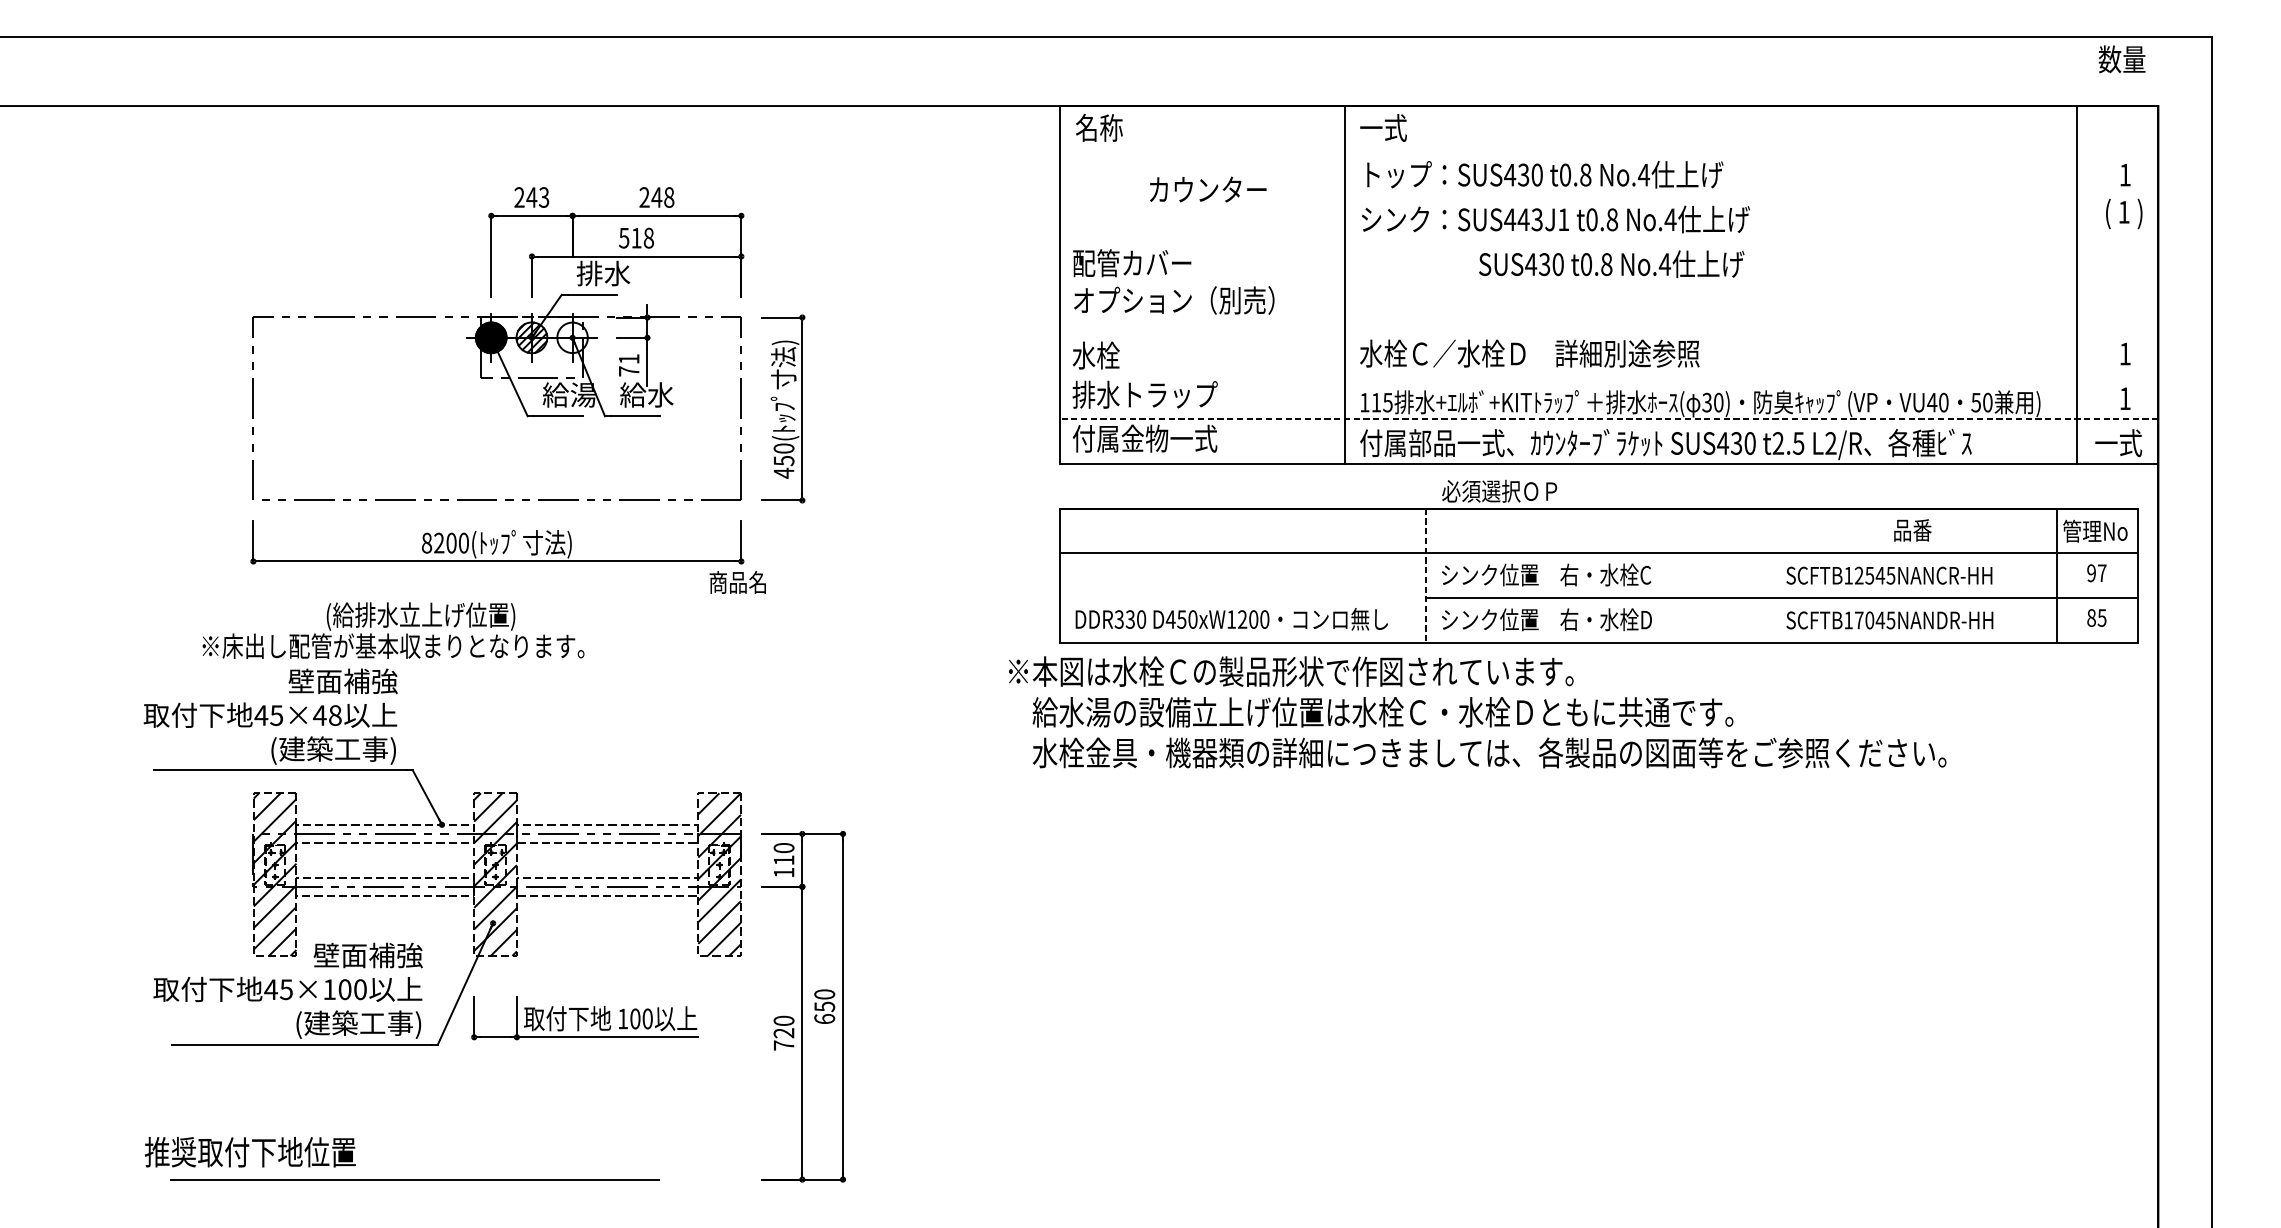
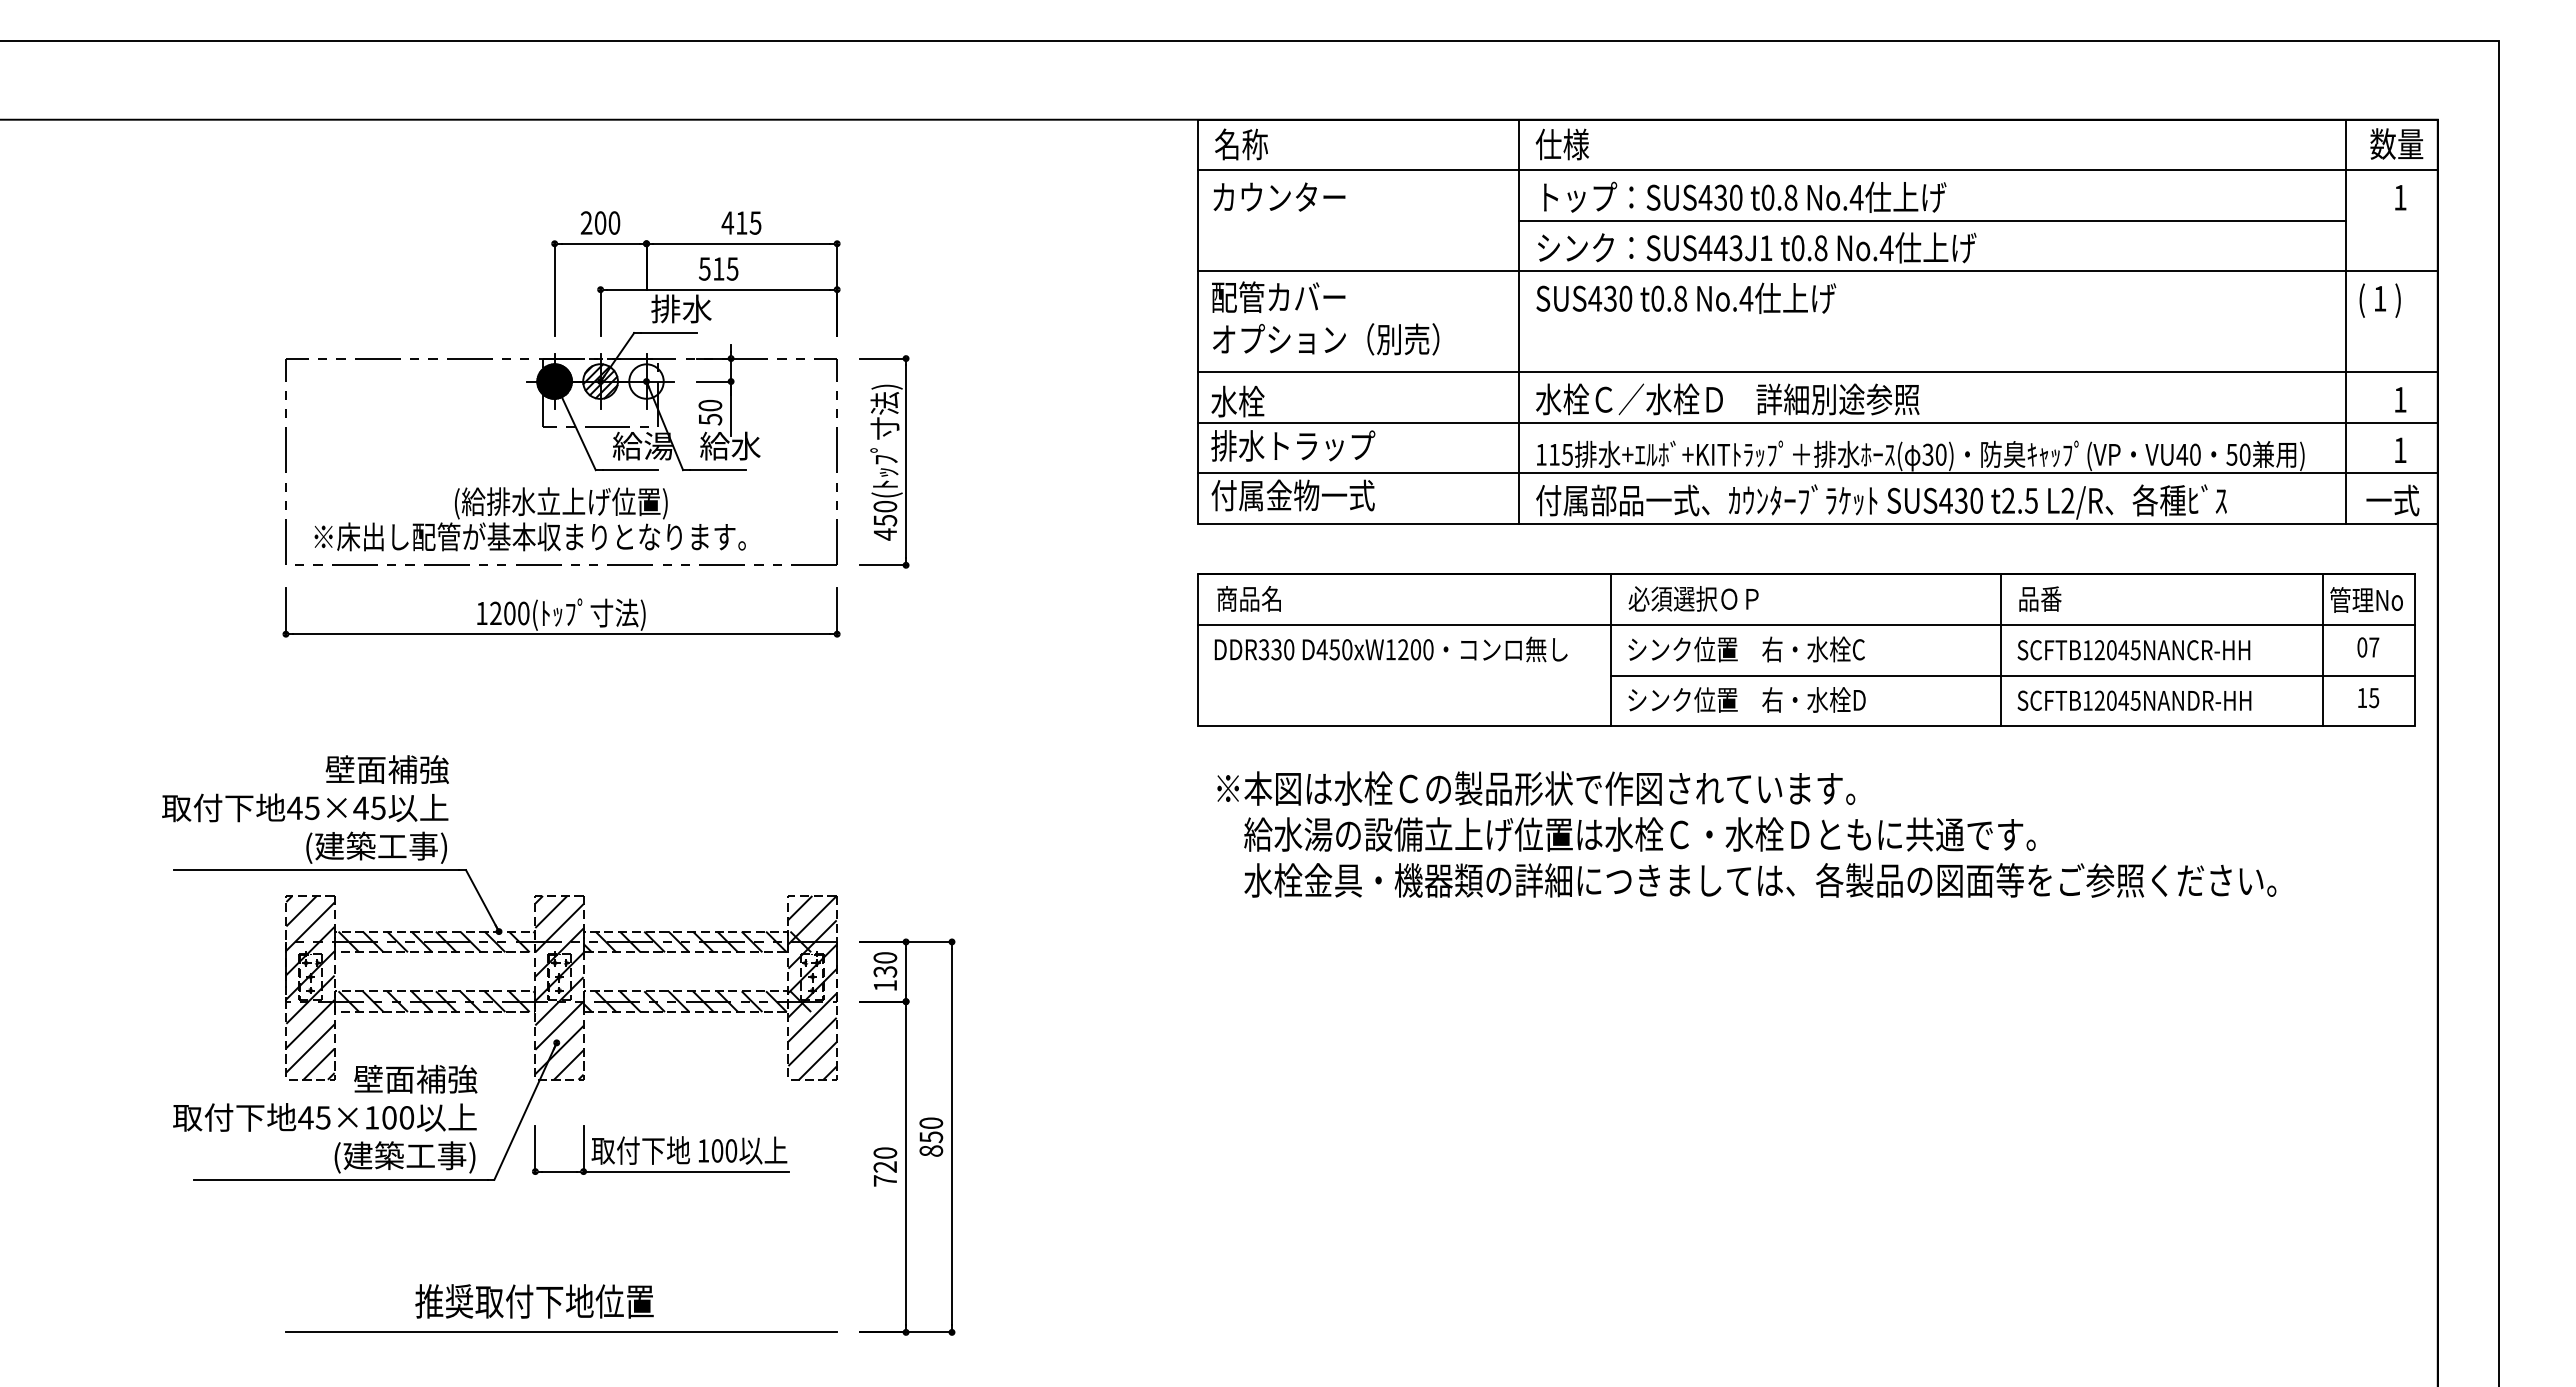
text: (2121, 58) -> (2396, 143), moved
text: (1383, 127) -> (1562, 144), 一式 -> 仕様
line: (1609, 150) -> (1817, 170), added
text: (1208, 189) -> (1279, 196), moved
line: (1711, 195) -> (1932, 220), added
text: (538, 197) -> (607, 222), 243 -> 200
text: (656, 197) -> (741, 222), 248 -> 415
text: (2123, 213) -> (2379, 300), moved
text: (648, 237) -> (732, 268), 518 -> 515
line: (1609, 240) -> (1817, 271), added
text: (1611, 263) -> (1686, 297), moved
line: (1609, 329) -> (1817, 372), added
text: (629, 365) -> (710, 412), 71 -> 50
line: (1609, 374) -> (1817, 422), added
line: (1609, 419) -> (1817, 473), dashed -> solid
text: (1499, 490) -> (1693, 598), moved
text: (1912, 529) -> (2040, 598), moved
text: (426, 543) -> (481, 613), 8200( -> 1200(
text: (2091, 573) -> (2362, 647), 97 -> 07
line: (1426, 575) -> (1610, 650), dashed -> solid
line: (1772, 575) -> (2001, 650), added
text: (1869, 575) -> (2111, 650), SCFTB12545NANCR-HH -> SCFTB12045NANCR-HH
text: (737, 582) -> (1248, 598), moved
text: (2091, 617) -> (2362, 697), 85 -> 15
text: (1231, 619) -> (1390, 649), moved
text: (1858, 620) -> (2099, 700), SCFTB17045NANDR-HH -> SCFTB12045NANDR-HH
text: (392, 630) -> (529, 519), moved
text: (1477, 712) -> (1746, 834), moved
text: (335, 714) -> (378, 807), 45×48 -> 45×45
hatch: (384, 833) -> (434, 941), added
hatch: (617, 833) -> (697, 941), added
text: (784, 860) -> (885, 971), 110 -> 130
hatch: (384, 886) -> (434, 1001), added
hatch: (617, 886) -> (697, 1001), added
text: (824, 1018) -> (930, 1150), 650 -> 850
text: (250, 1152) -> (534, 1301), moved
line: (414, 1178) -> (561, 1331), moved

